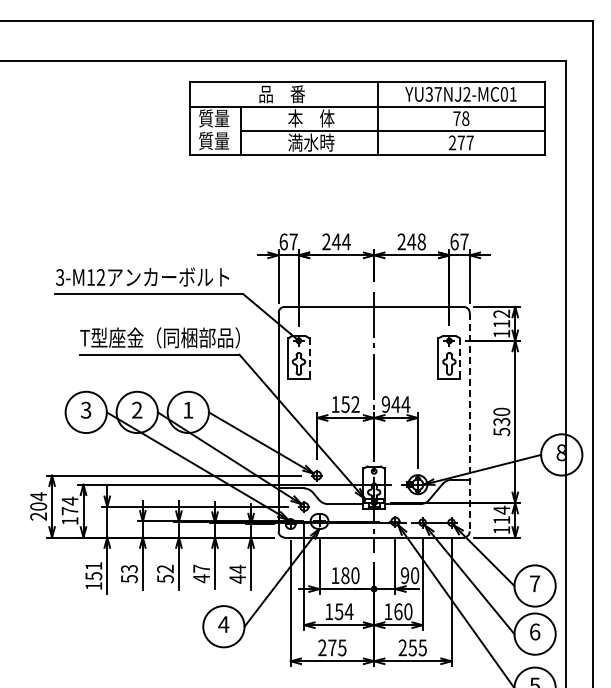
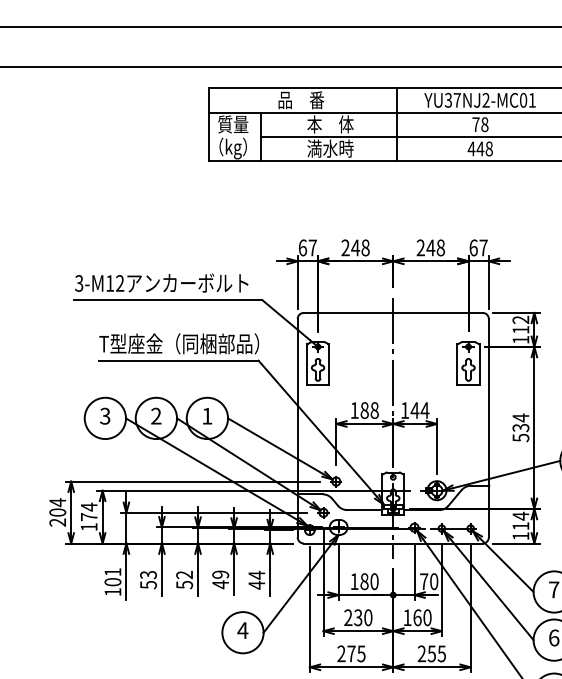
text: (214, 142) -> (233, 148), 質量 -> （kg）
text: (460, 142) -> (479, 148), 277 -> 448
text: (346, 241) -> (365, 247), 244 -> 248
line: (309, 358) -> (328, 364), dashed -> solid
line: (460, 358) -> (479, 364), dashed -> solid
text: (350, 404) -> (369, 410), 152 -> 188
text: (385, 404) -> (404, 410), 944 -> 144
text: (501, 411) -> (520, 417), 530 -> 534
line: (469, 422) -> (488, 428), dashed -> solid
text: (201, 568) -> (220, 574), 47 -> 49
text: (405, 575) -> (424, 581), 90 -> 70
text: (93, 576) -> (112, 582), 151 -> 101
text: (339, 611) -> (358, 617), 154 -> 230

